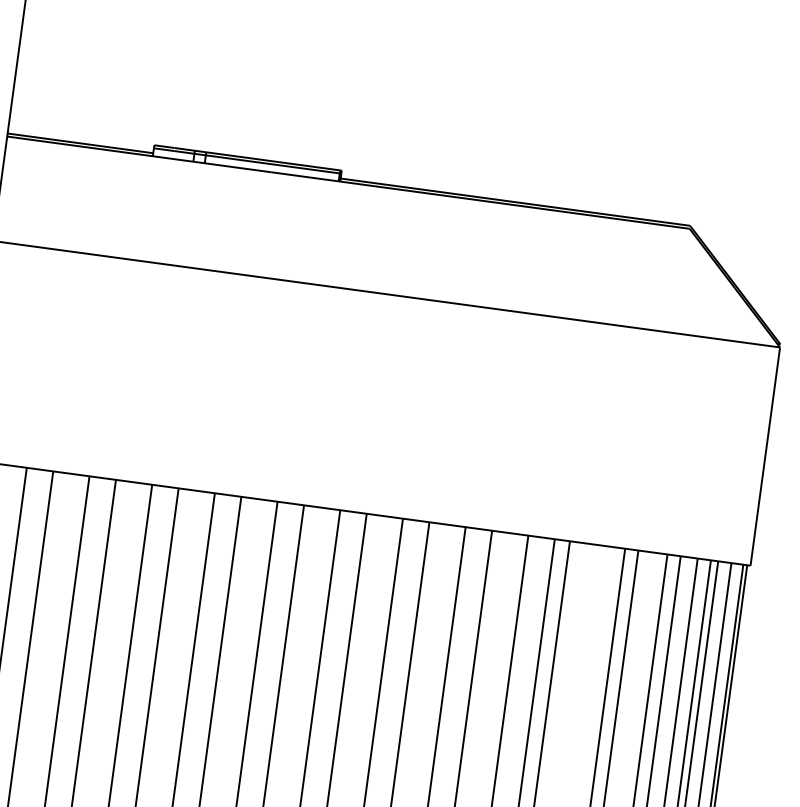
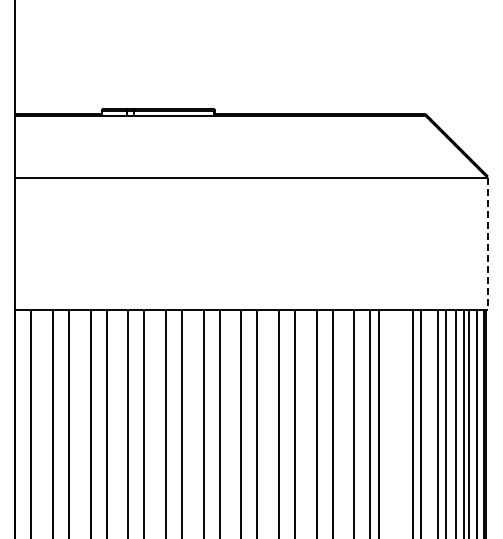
line: (766, 455) -> (488, 243), solid -> dashed

